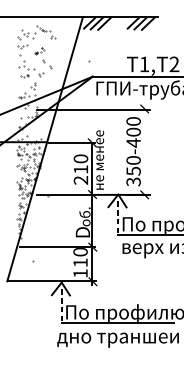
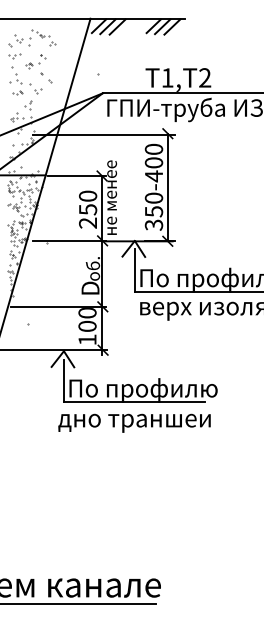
part: (39, 51) -> (35, 61), size x1.67
line: (144, 151) -> (167, 187), added
text: (81, 169) -> (88, 209), 210 -> 250
line: (118, 218) -> (134, 271), dashed -> solid
text: (80, 262) -> (87, 325), 110 -> 100
line: (62, 306) -> (64, 381), dashed -> solid

